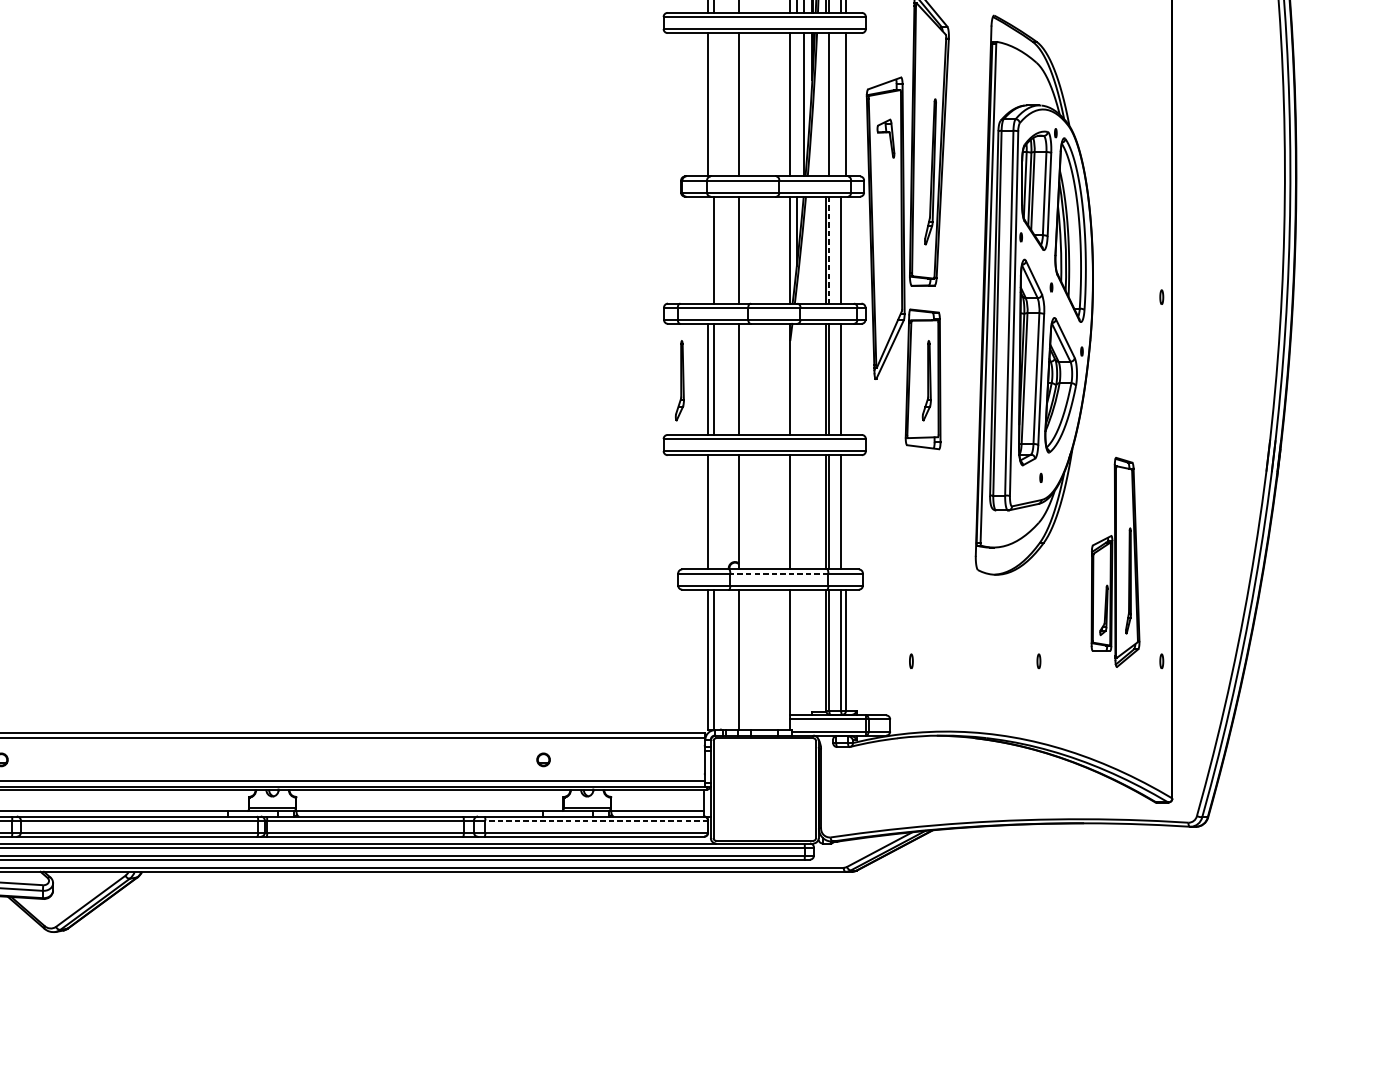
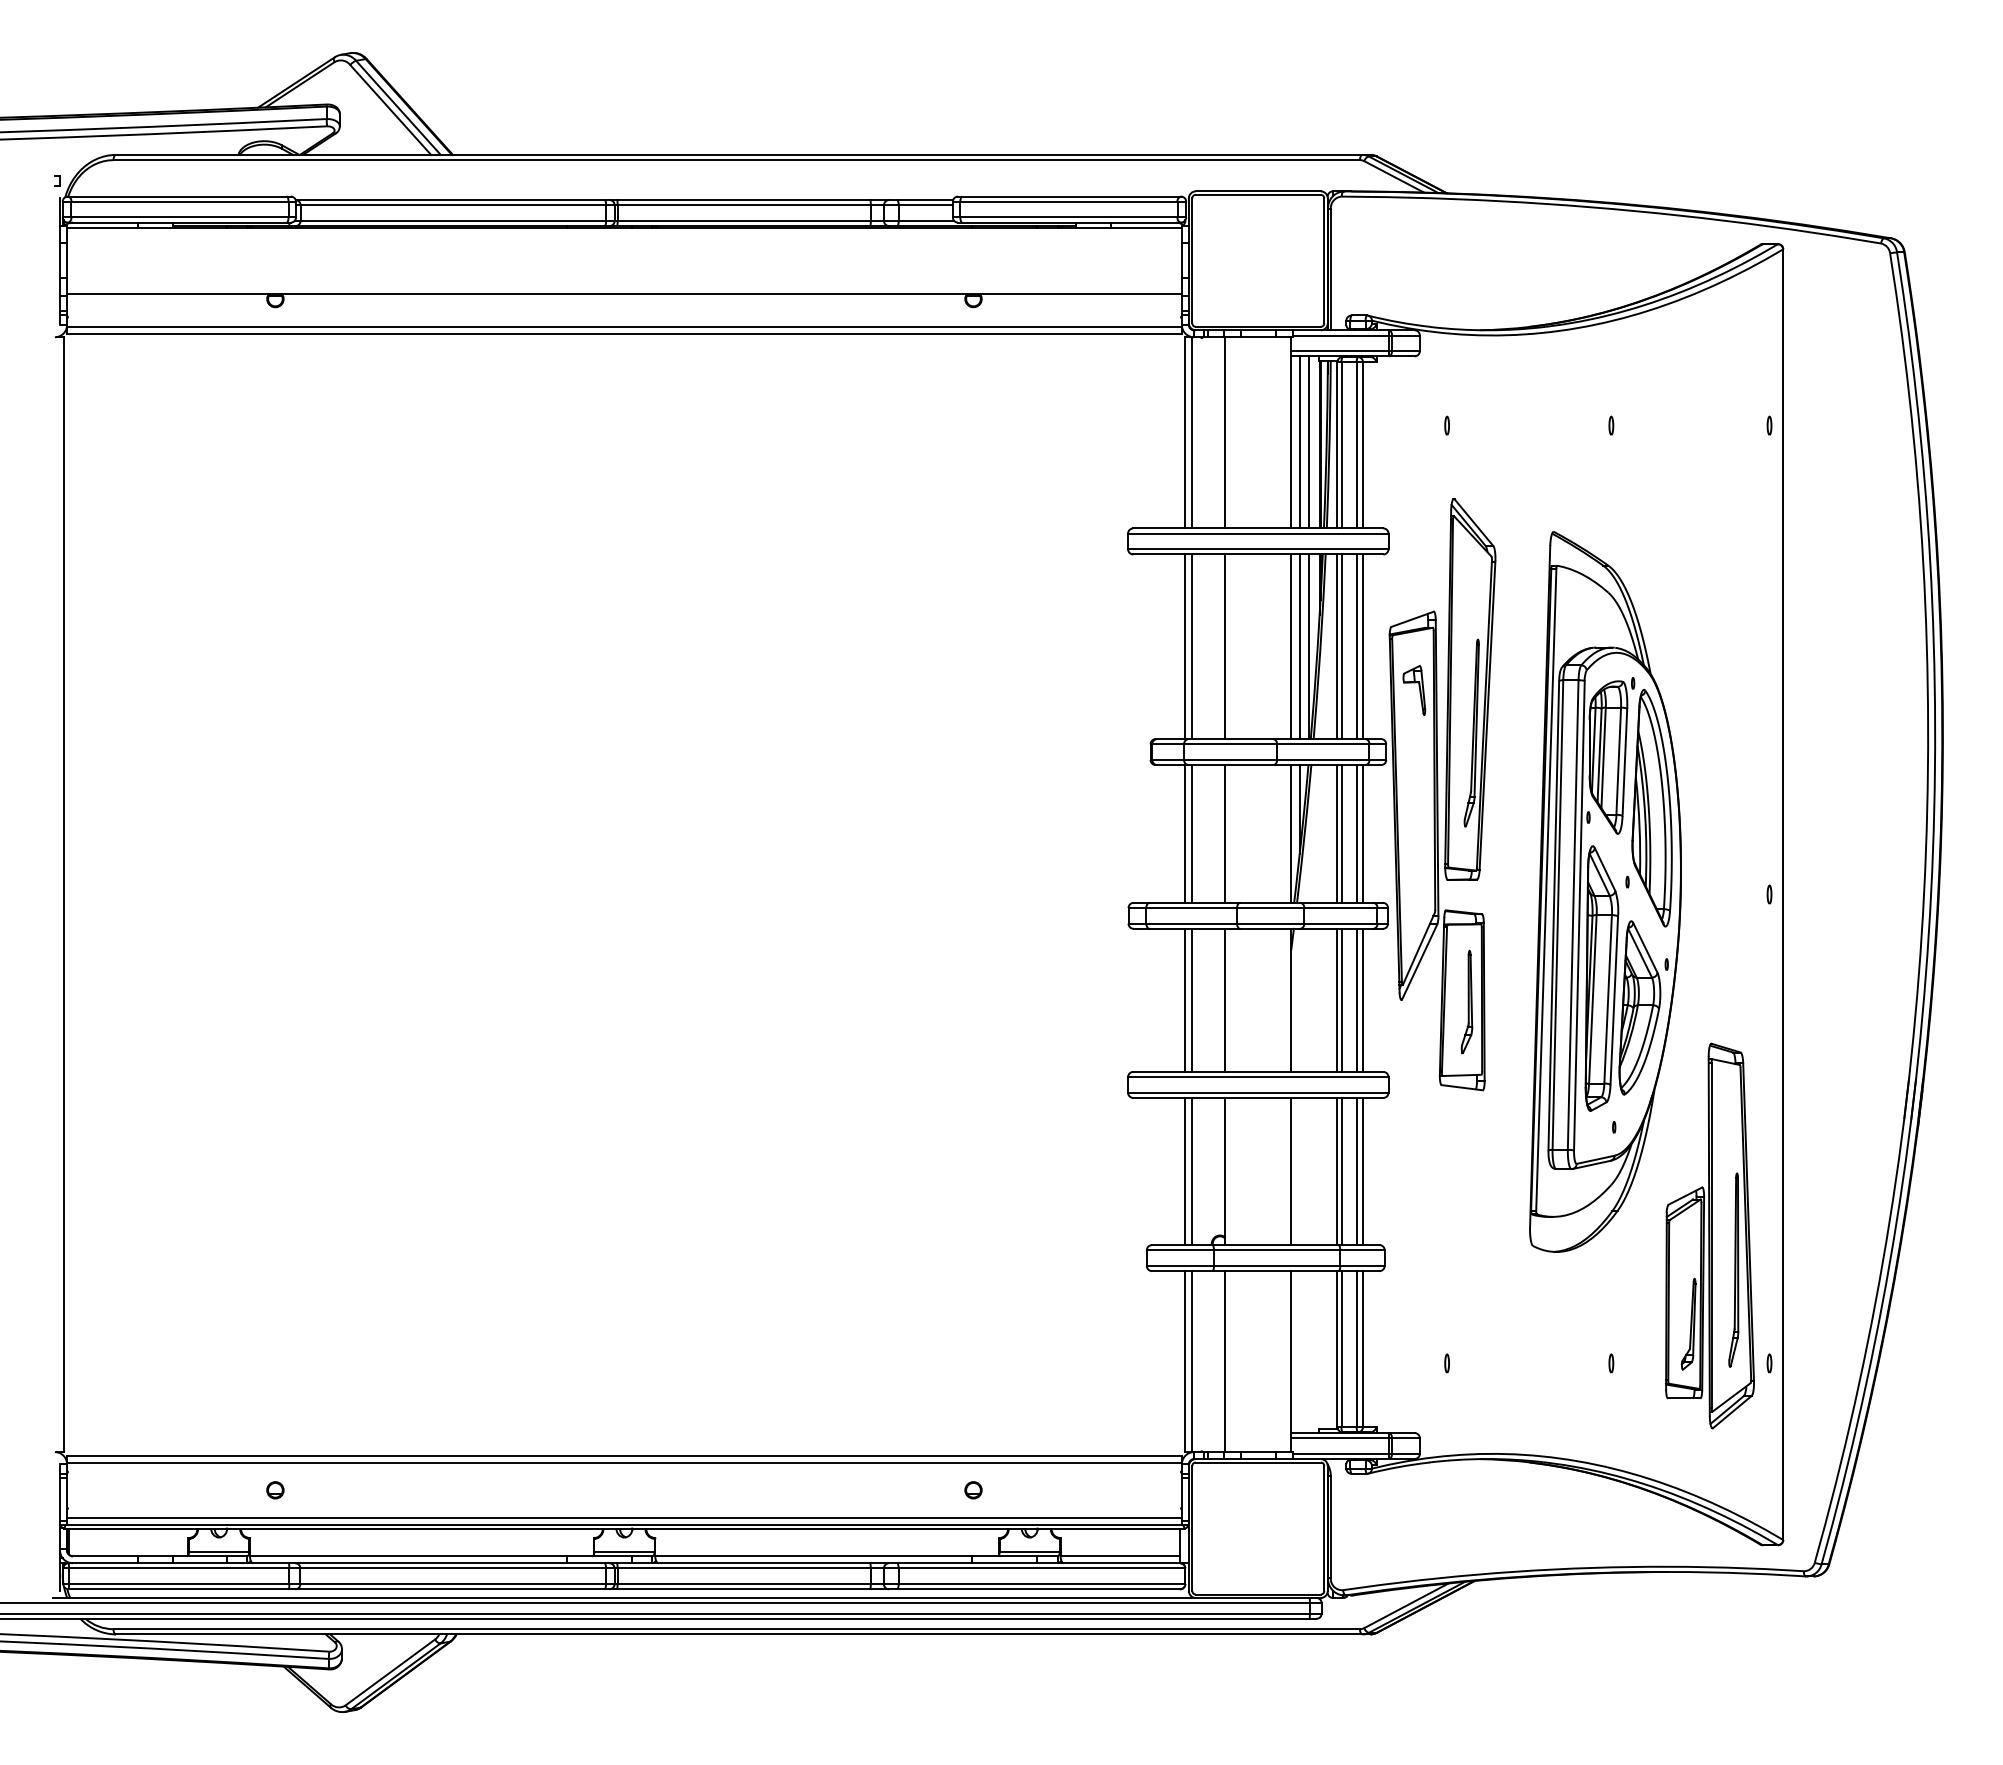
line: (713, 104) -> (1192, 646), added
line: (796, 104) -> (1299, 646), added
line: (826, 104) -> (1337, 646), added
line: (841, 104) -> (1356, 646), added
line: (708, 249) -> (1185, 833), added
line: (829, 249) -> (1341, 833), dashed -> solid
line: (846, 249) -> (1363, 833), added
line: (846, 378) -> (1363, 999), added
part: (679, 380) -> (1148, 1001), removed
line: (713, 512) -> (1192, 1171), added
line: (846, 512) -> (1363, 1171), added
part: (1115, 562) -> (1709, 1235), size x1.43
line: (778, 573) -> (1276, 1250), dashed -> solid
line: (596, 820) -> (1041, 1568), dashed -> solid

